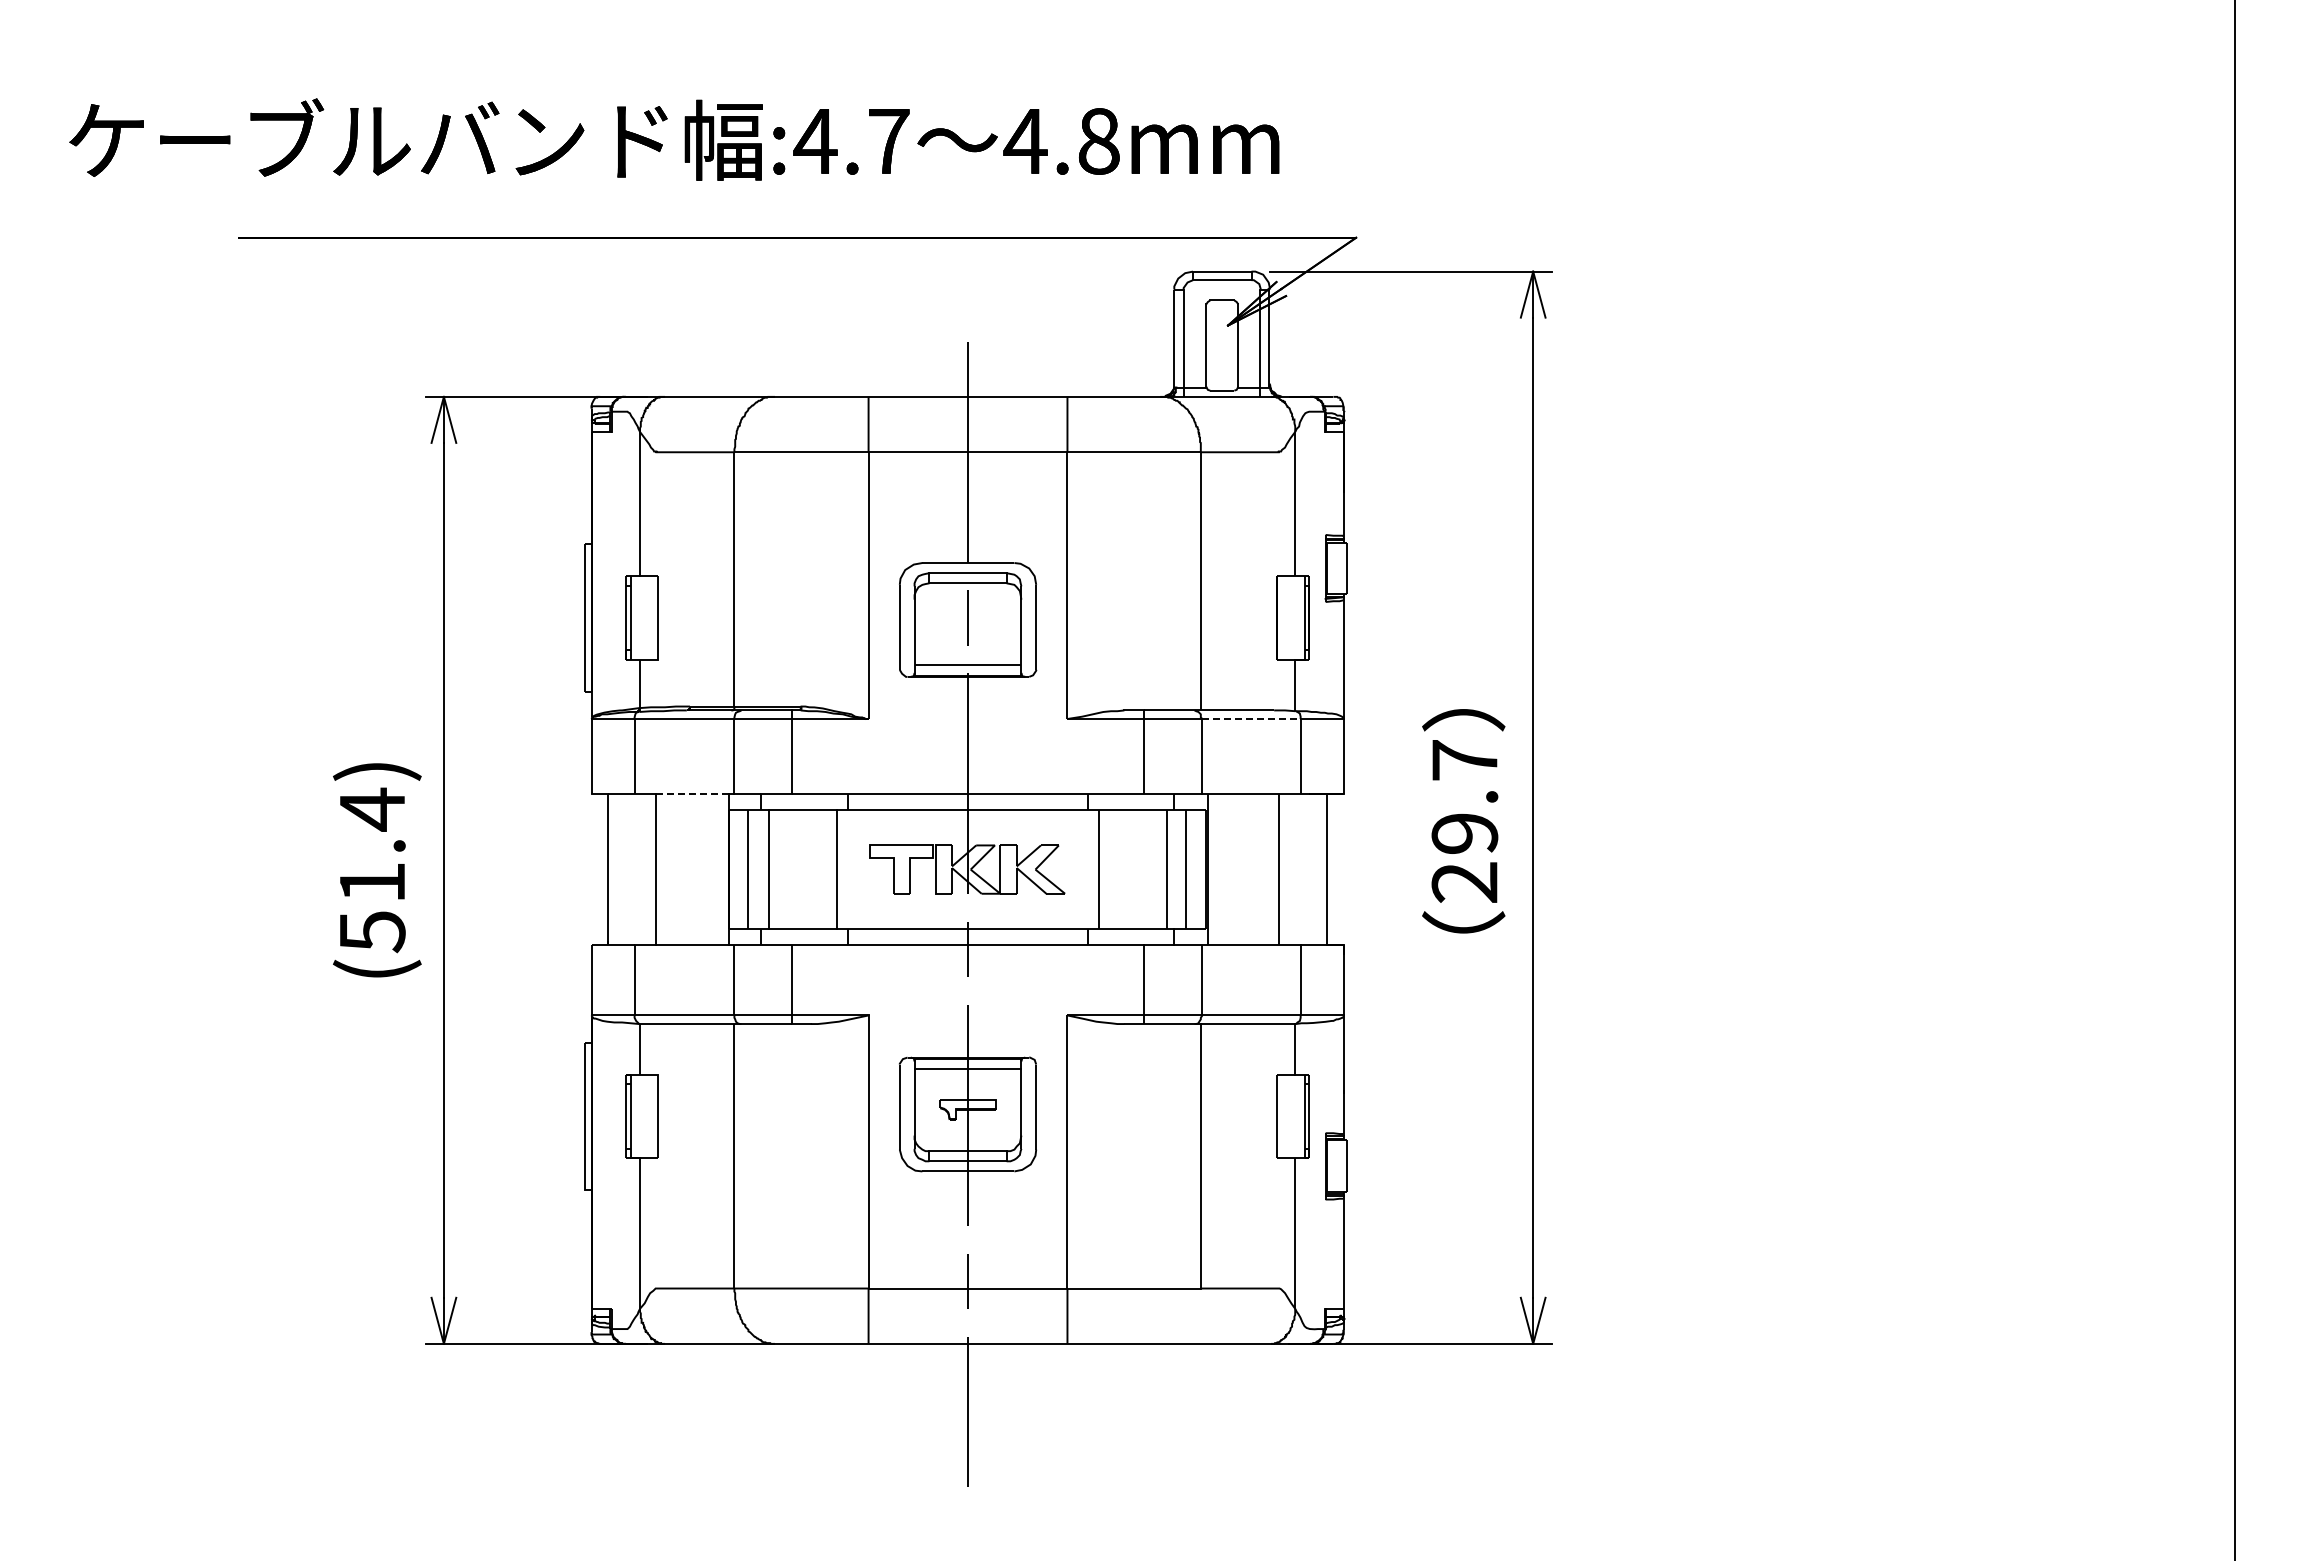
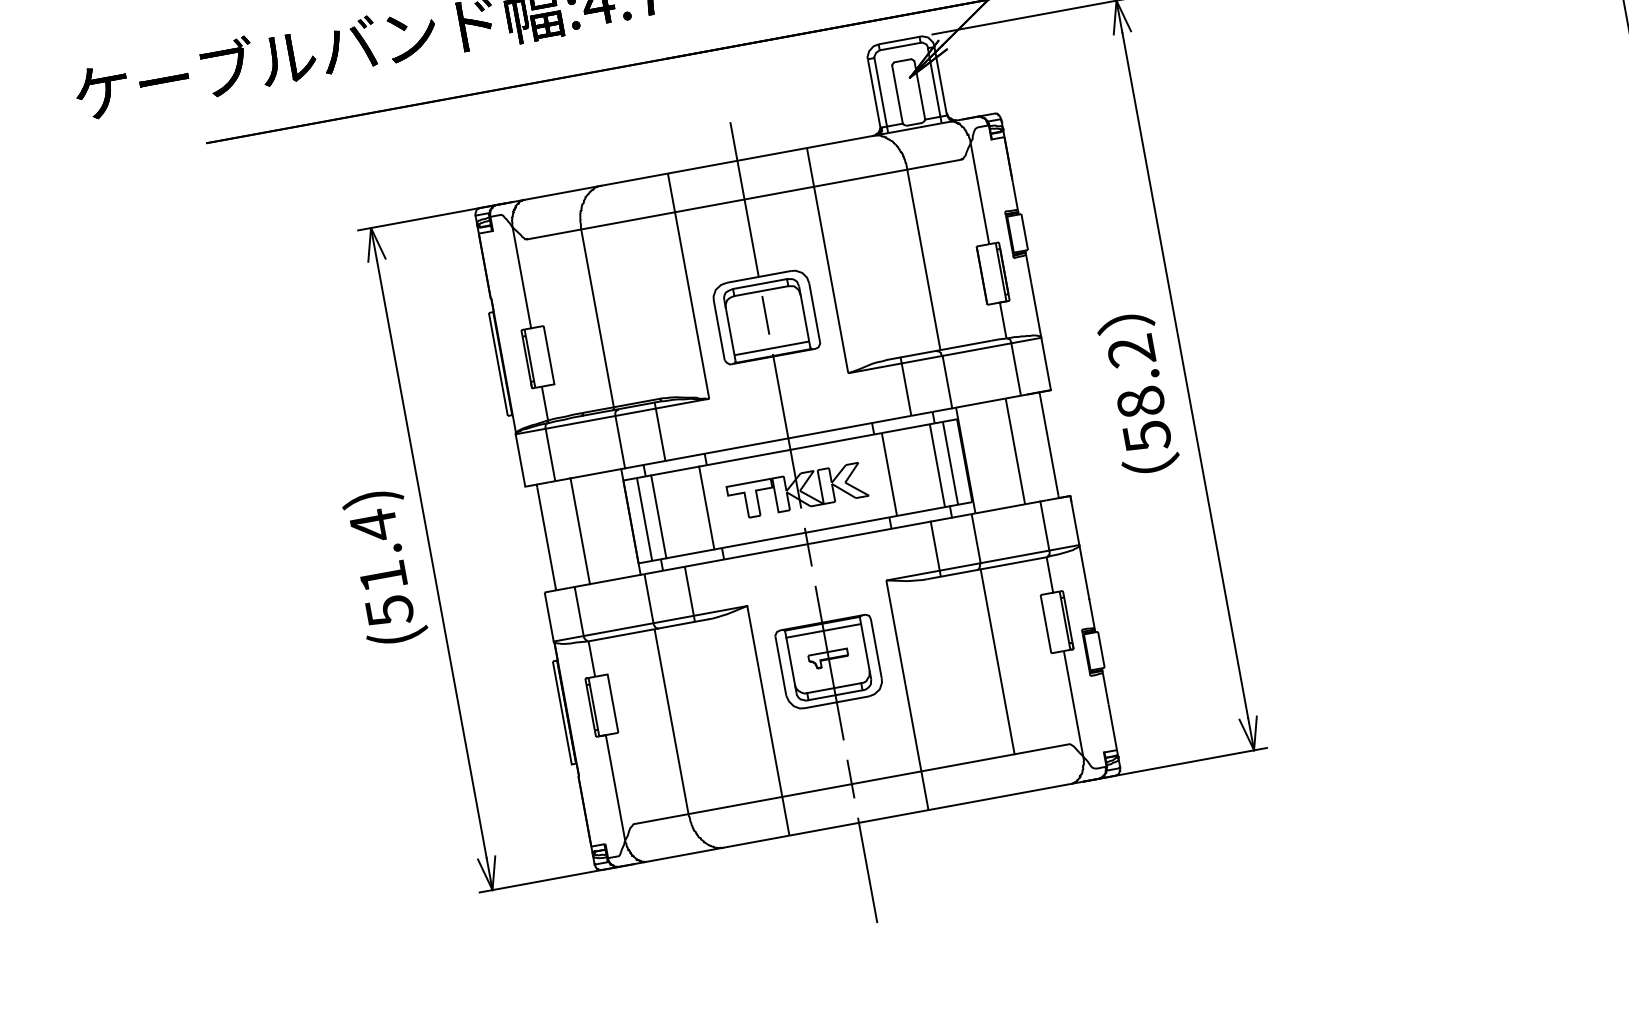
line: (1252, 719) -> (977, 349), dashed -> solid
line: (692, 793) -> (595, 473), dashed -> solid
text: (1464, 822) -> (1139, 394), 29.7 -> 58.2

